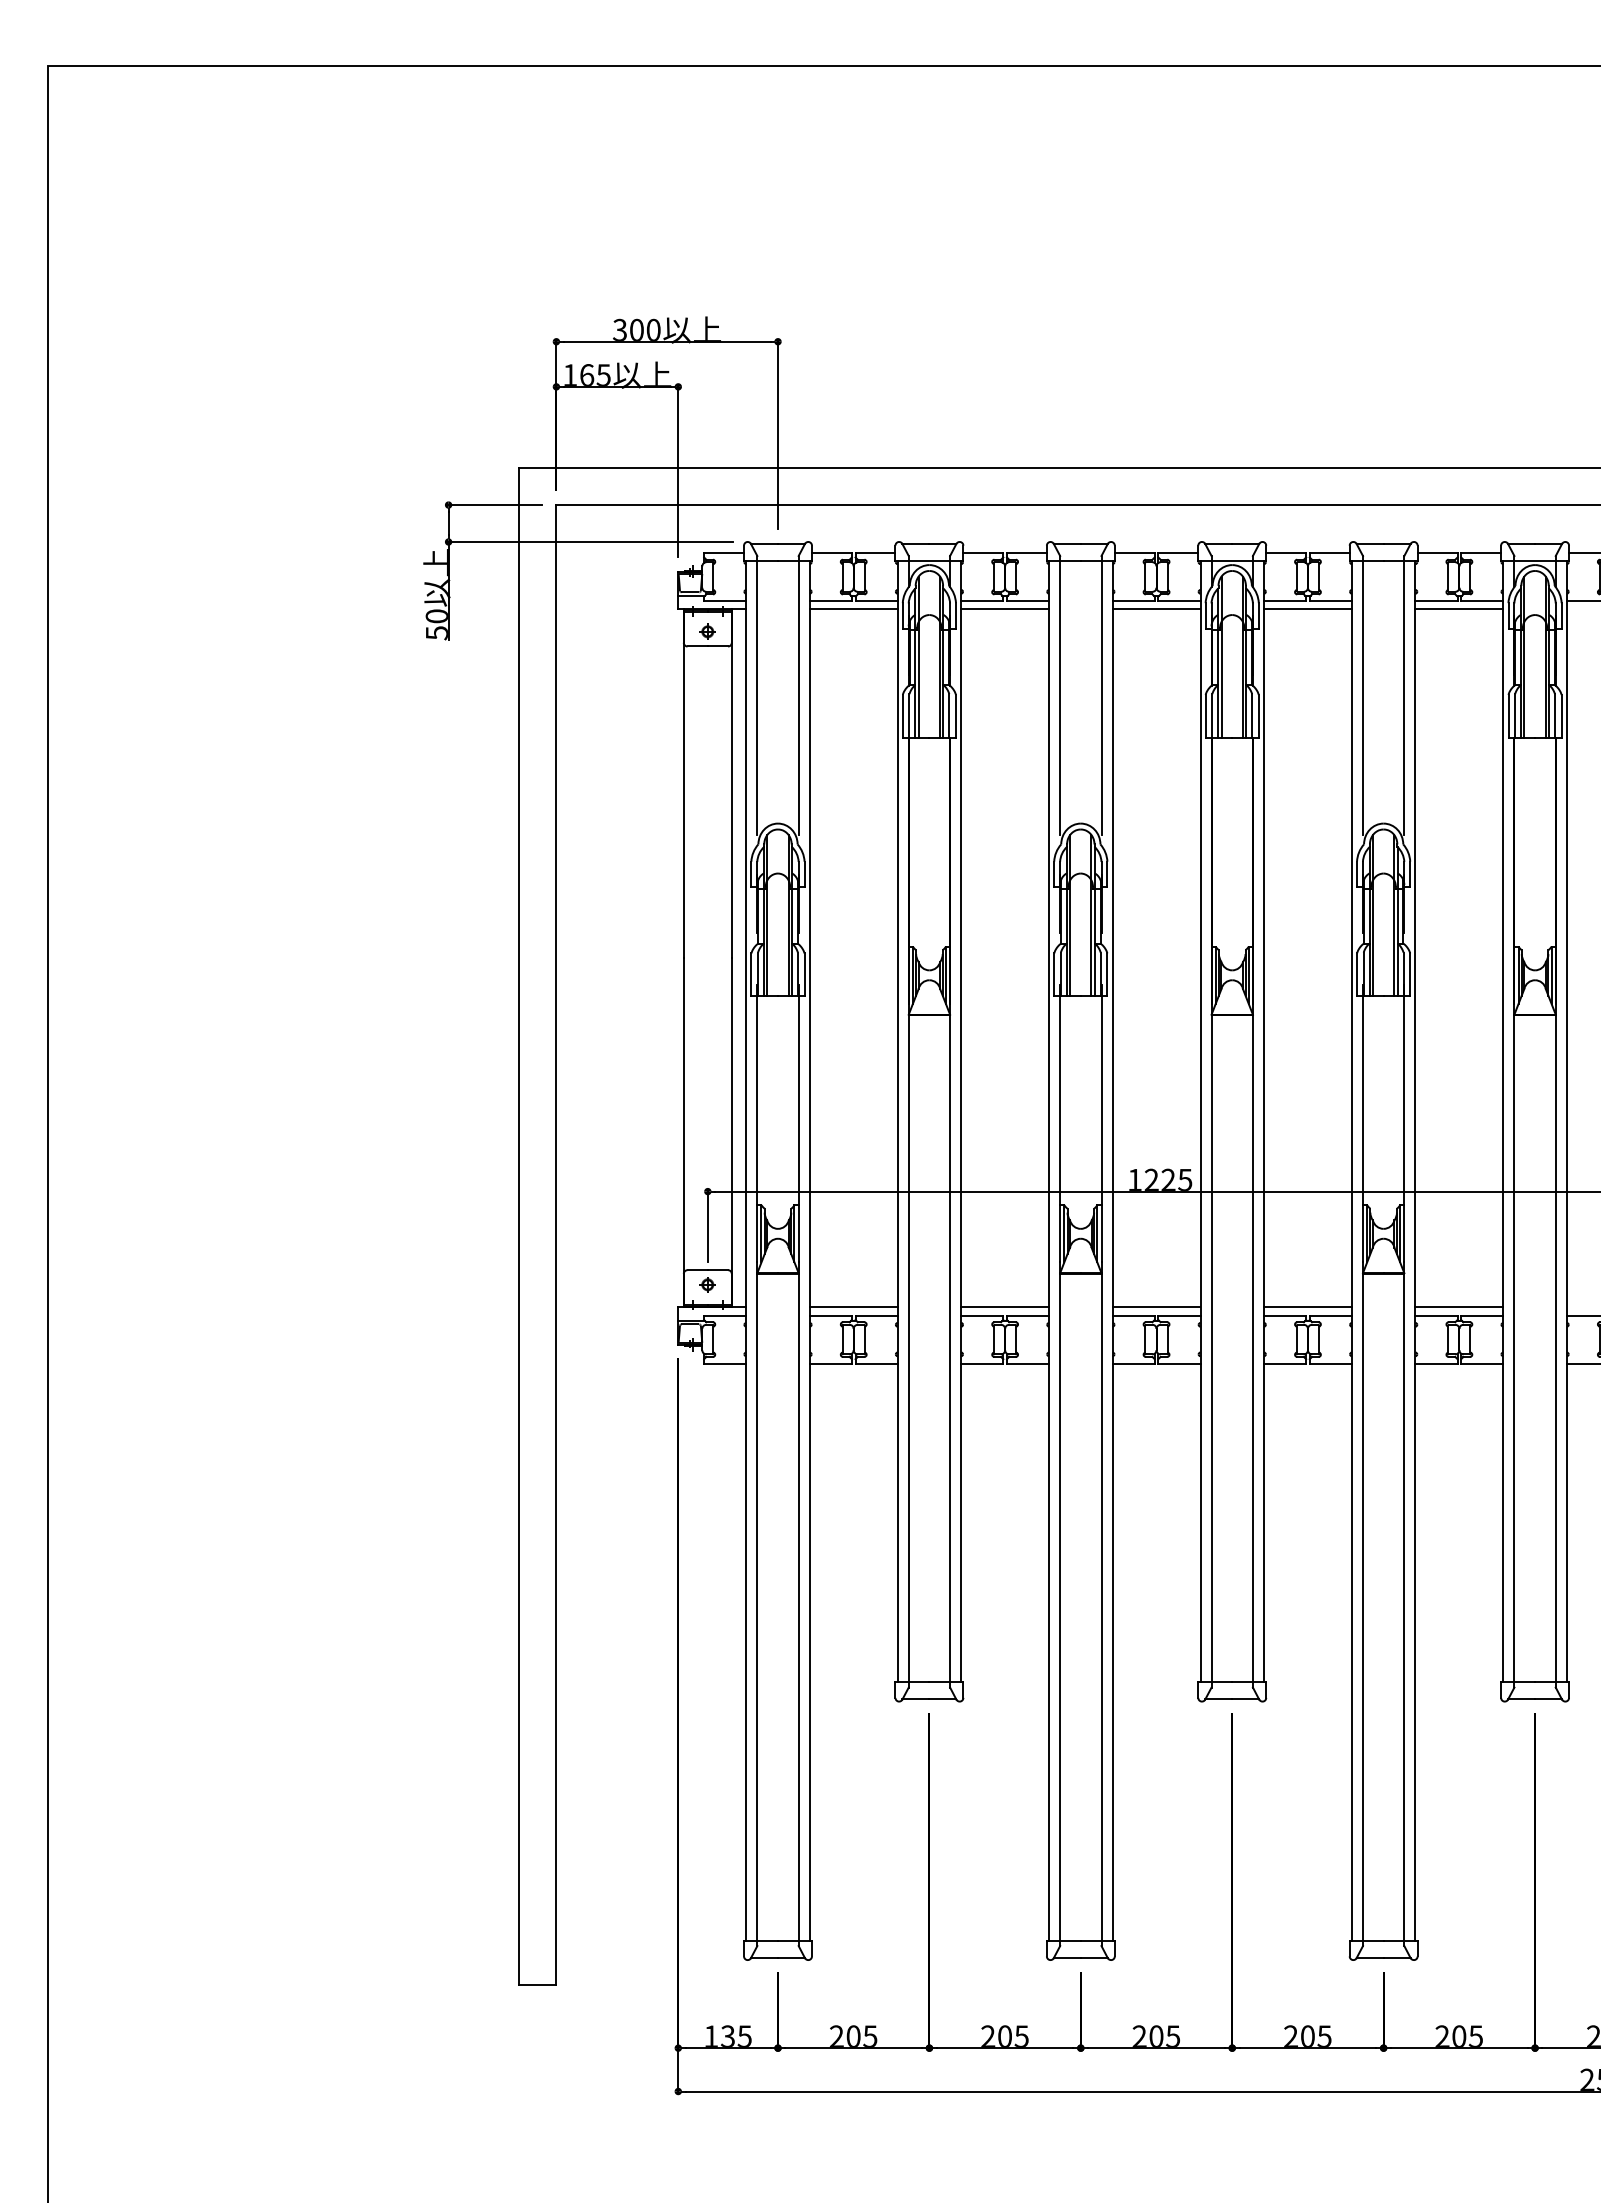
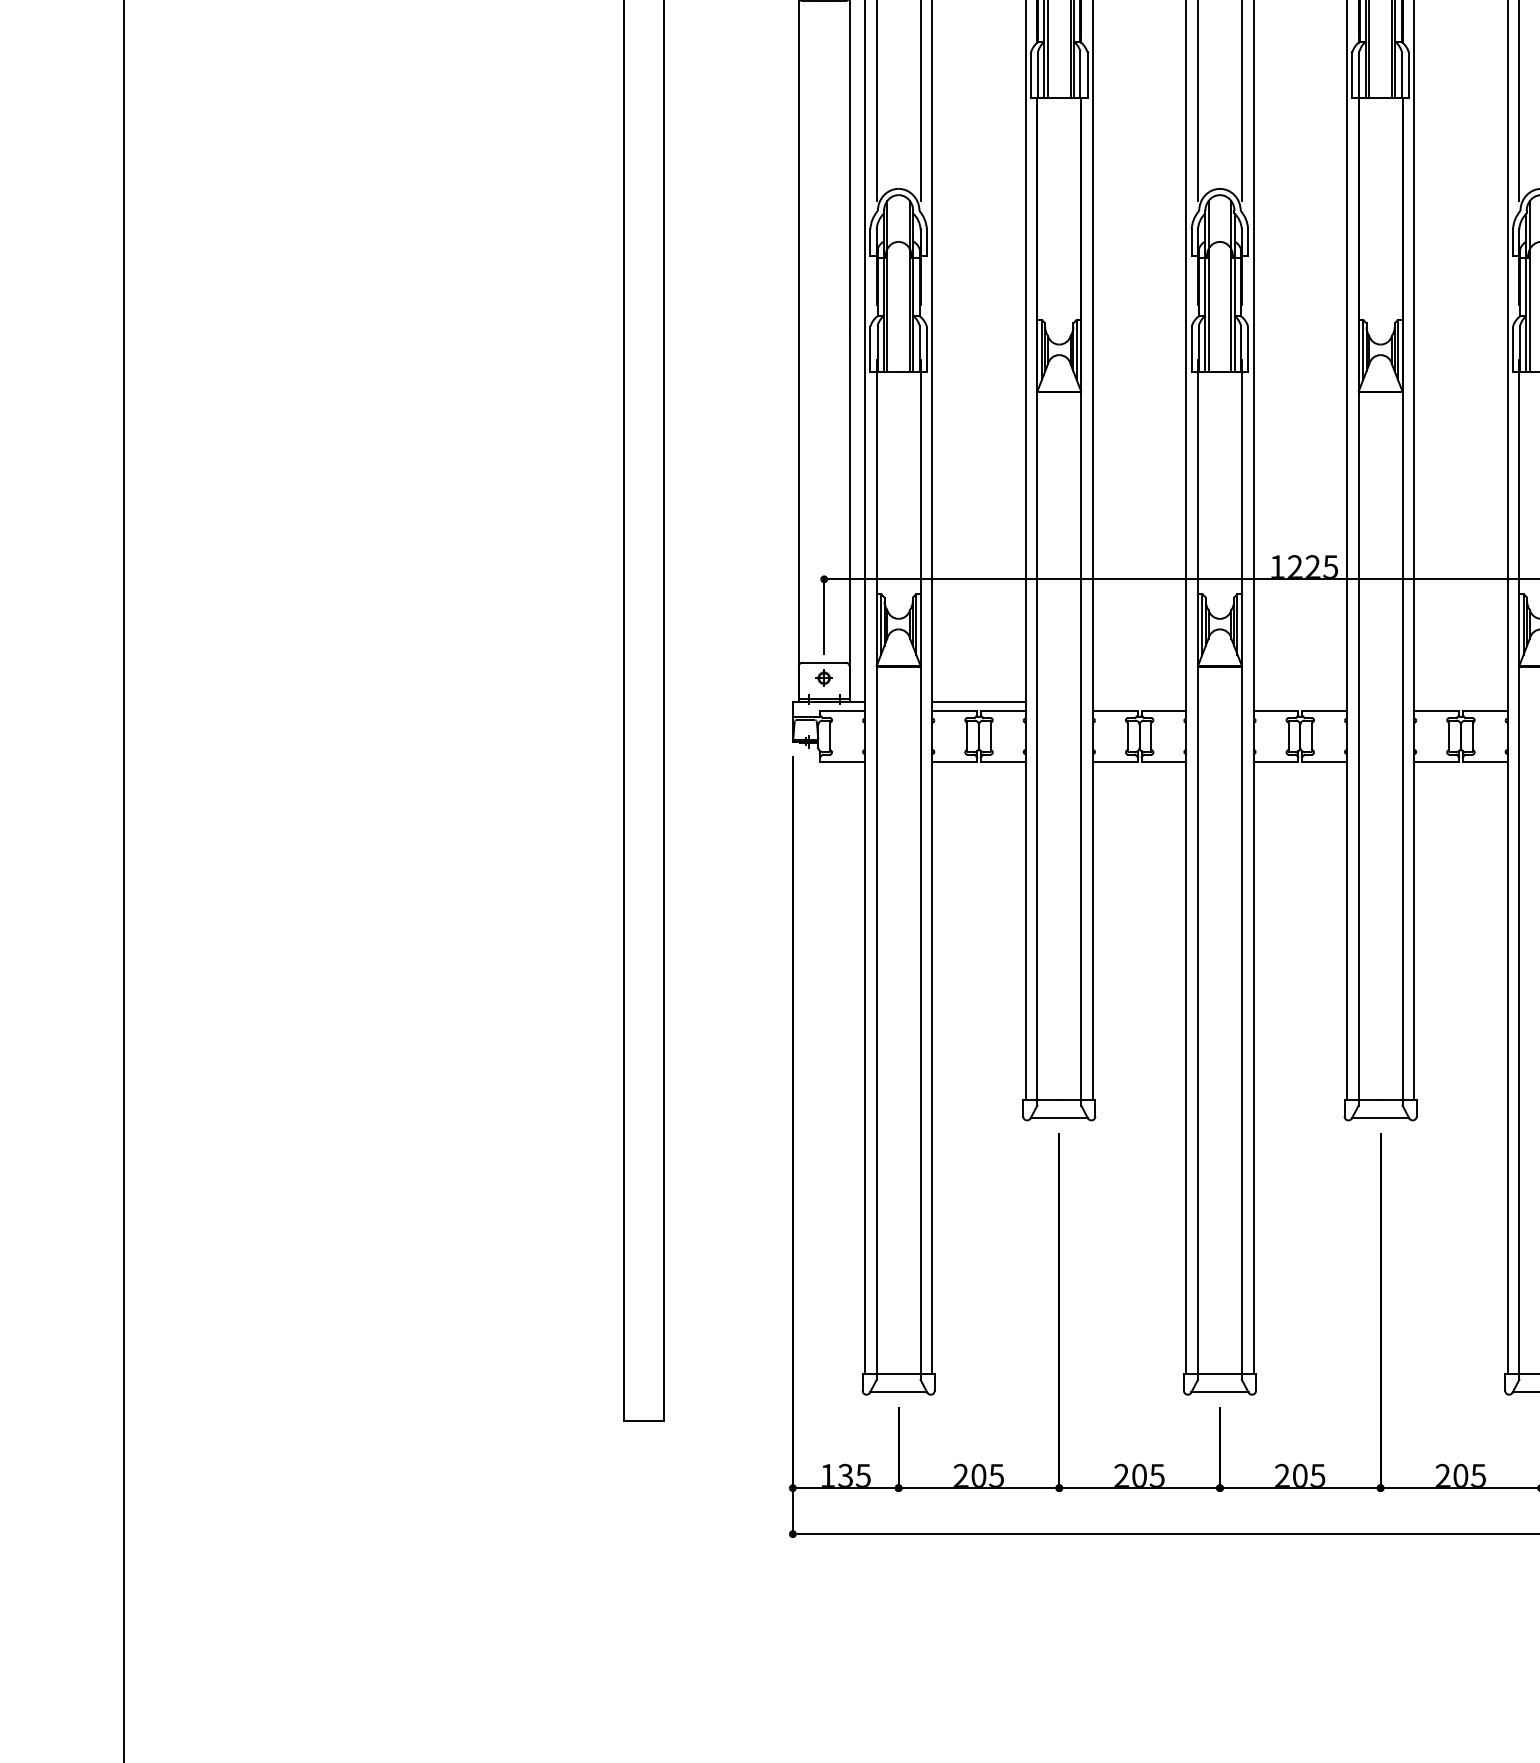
line: (1005, 1307) -> (1140, 702), removed
line: (1156, 1307) -> (1300, 702), removed
line: (1307, 1307) -> (1460, 702), removed

